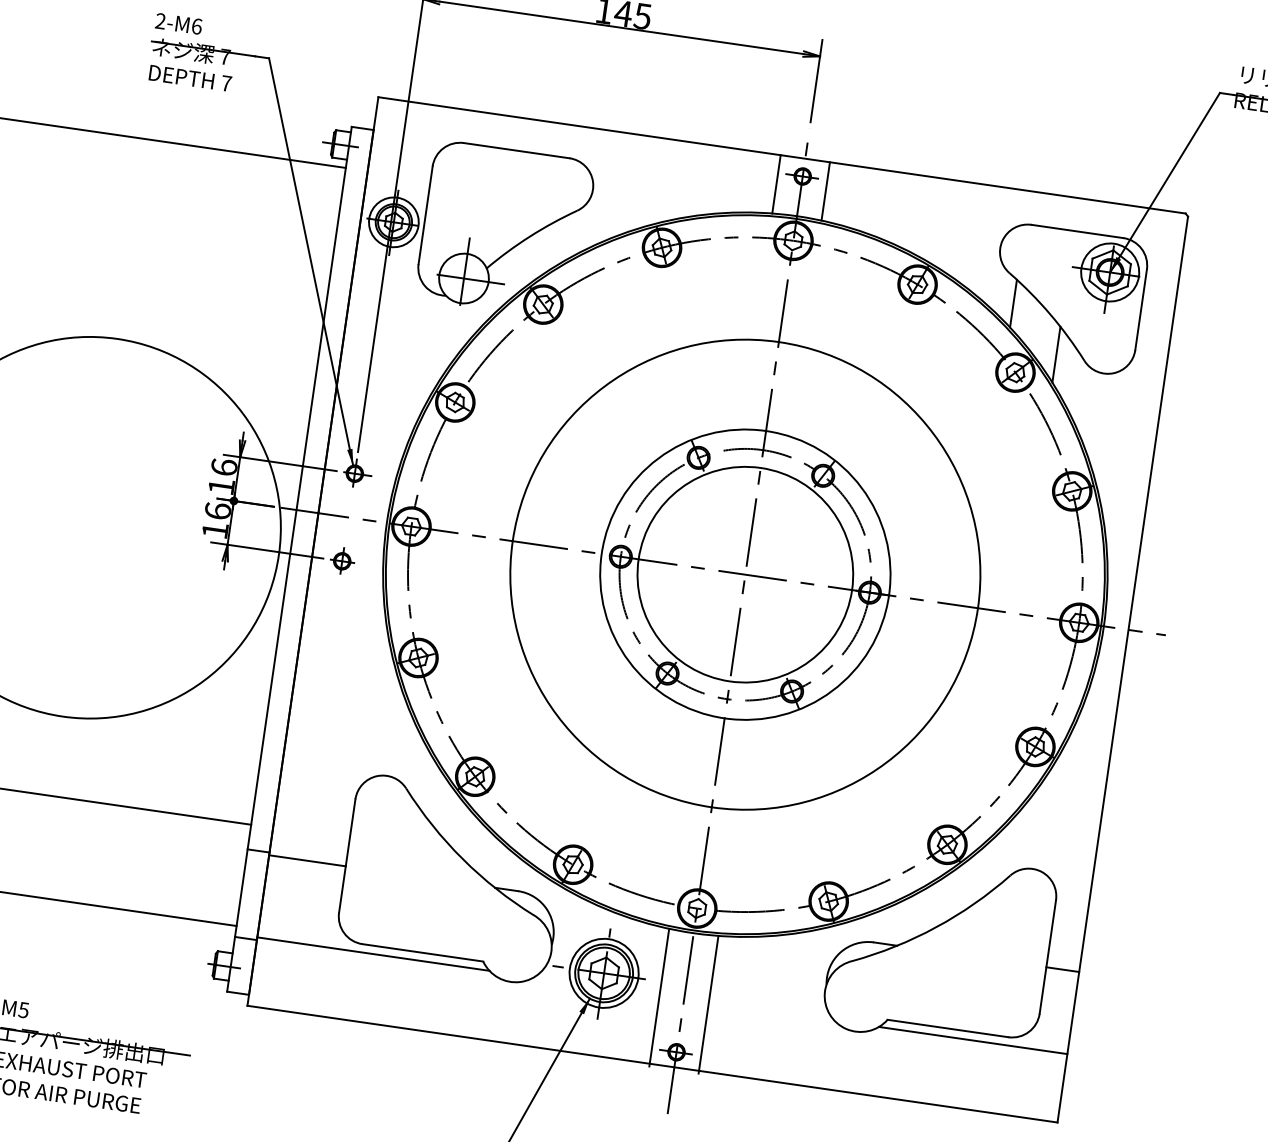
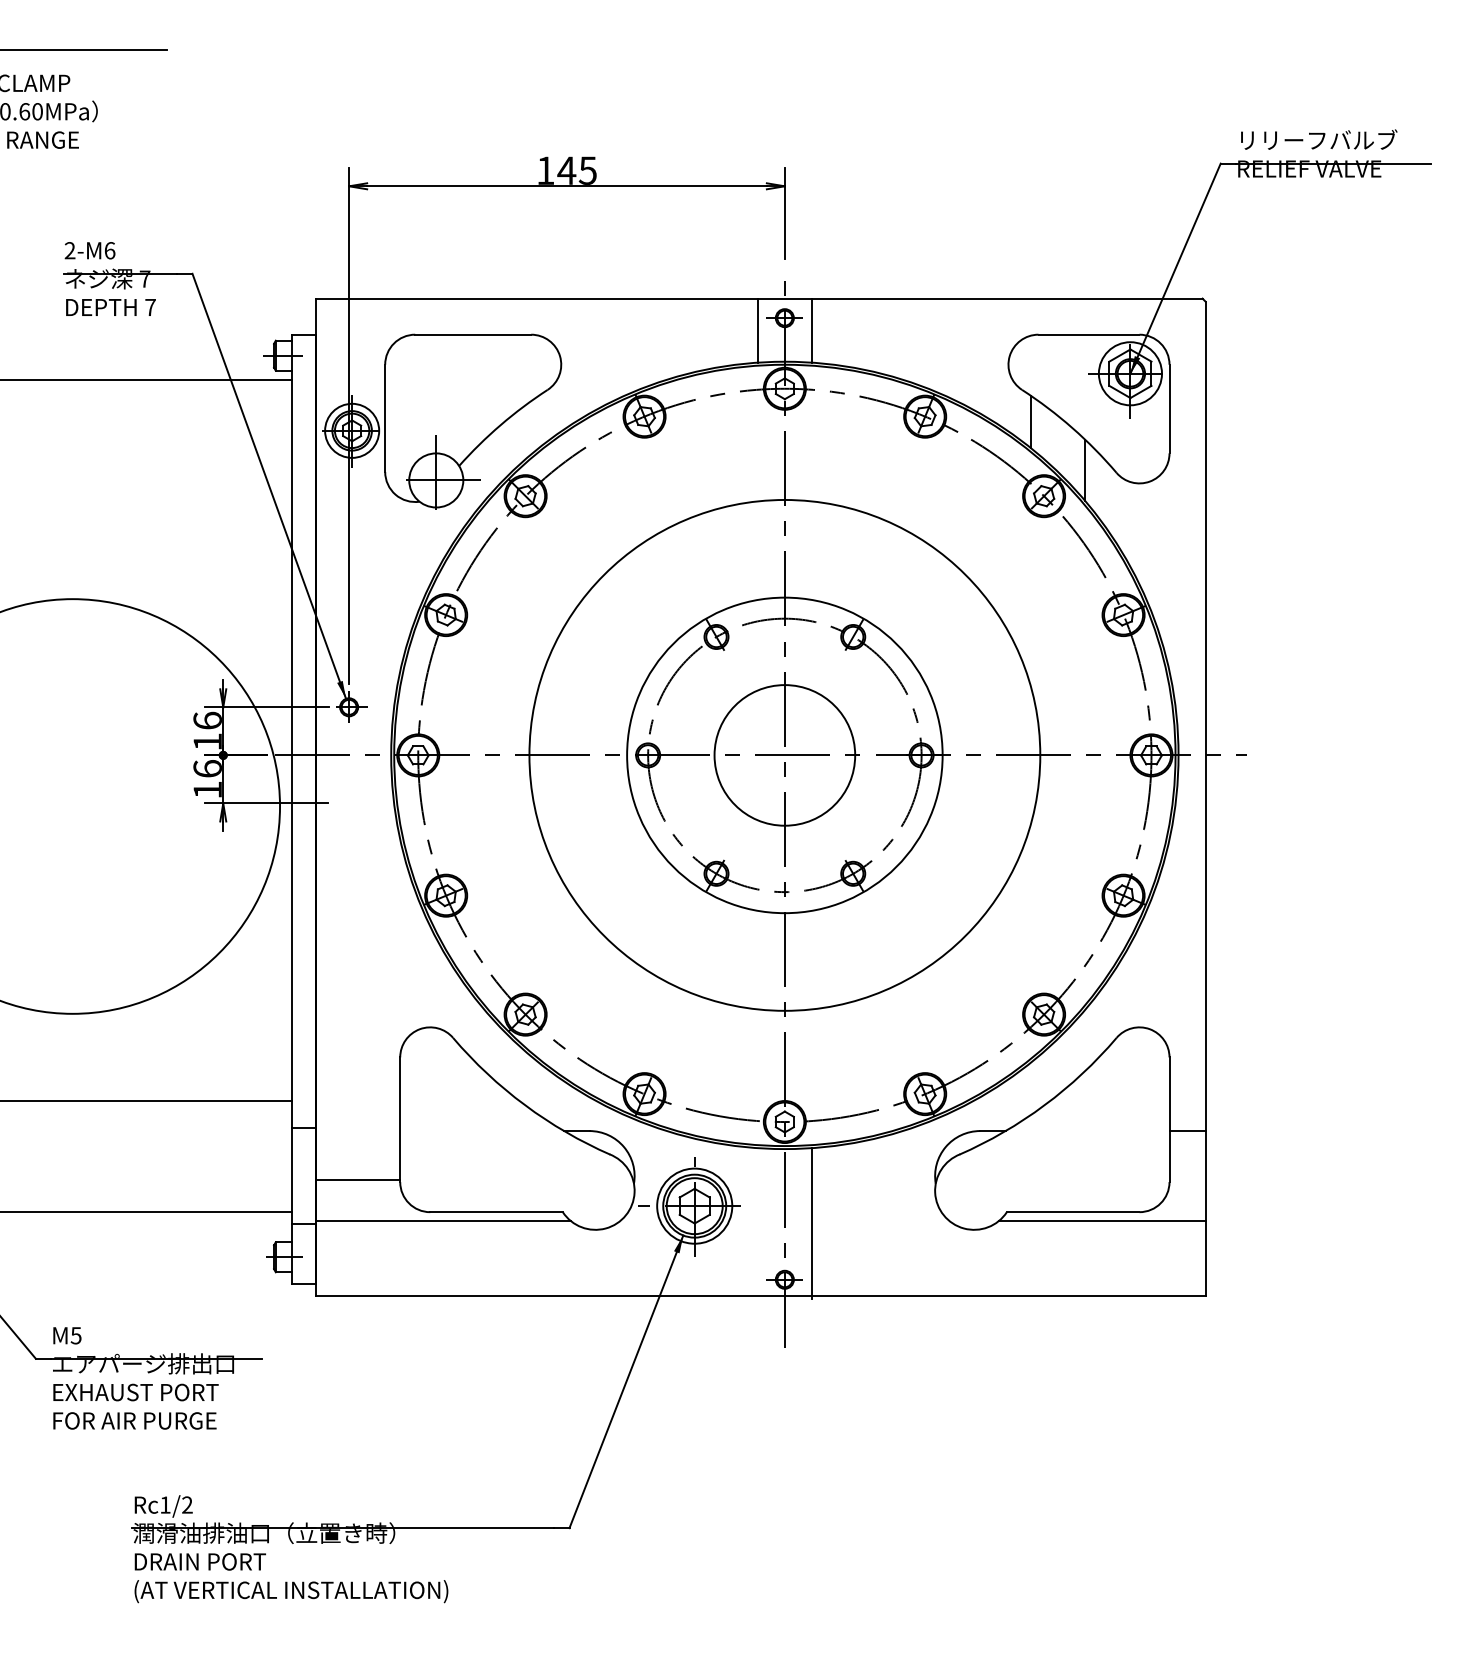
part: (342, 560) -> (349, 802), removed
circle: (745, 574) -> (784, 755), size x0.6
line: (307, 861) -> (358, 1180), moved
line: (659, 997) -> (757, 1223), removed

